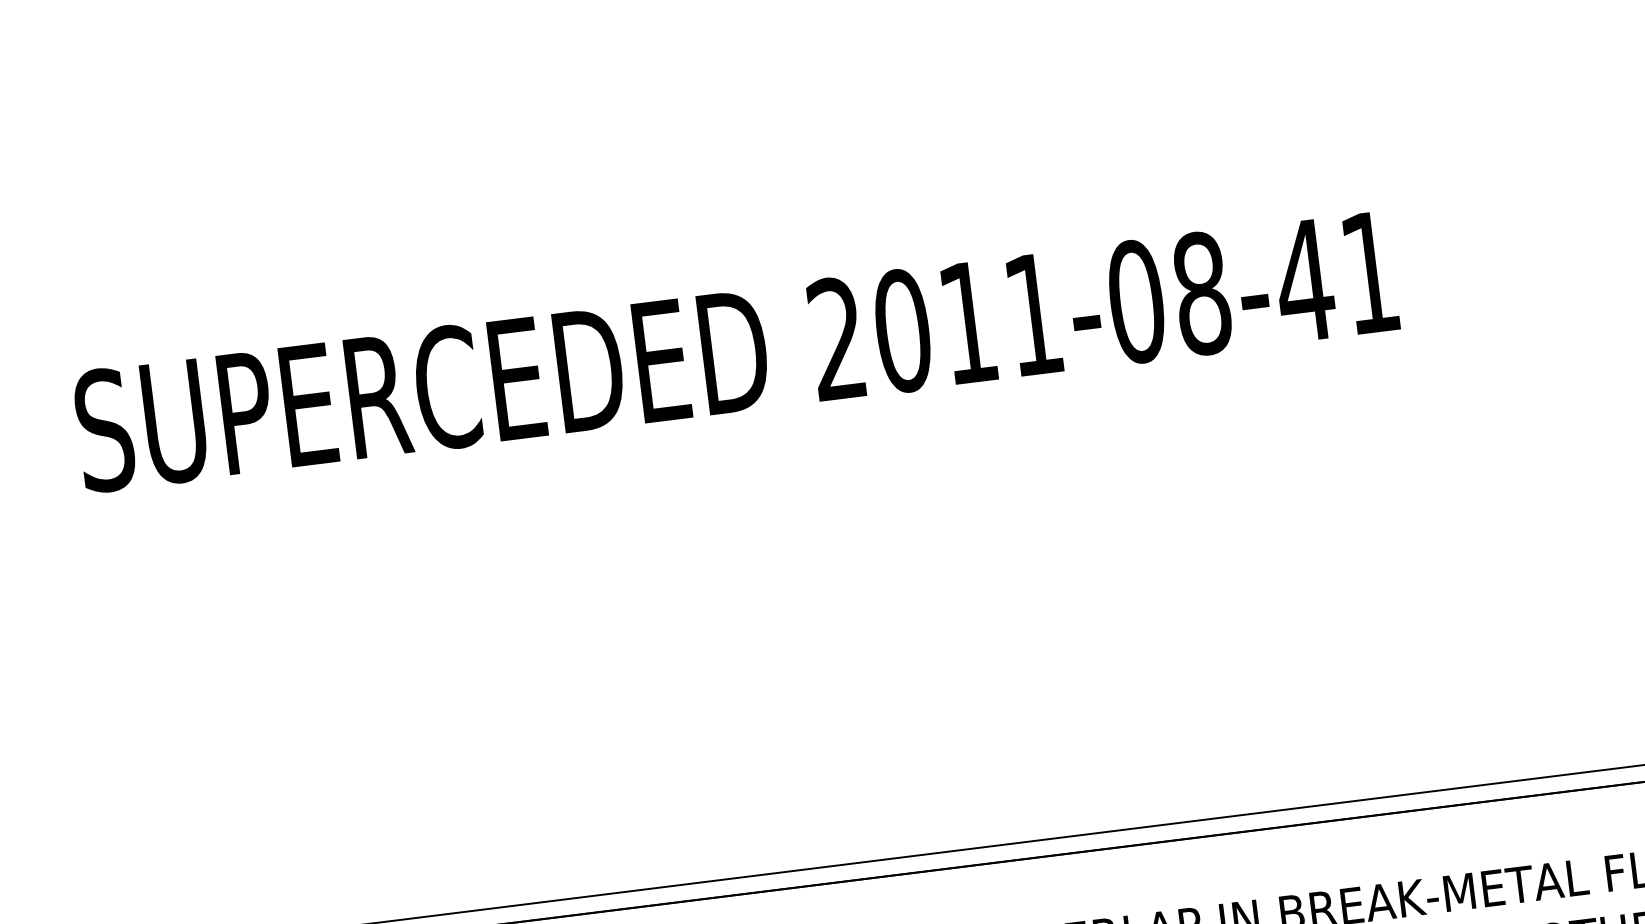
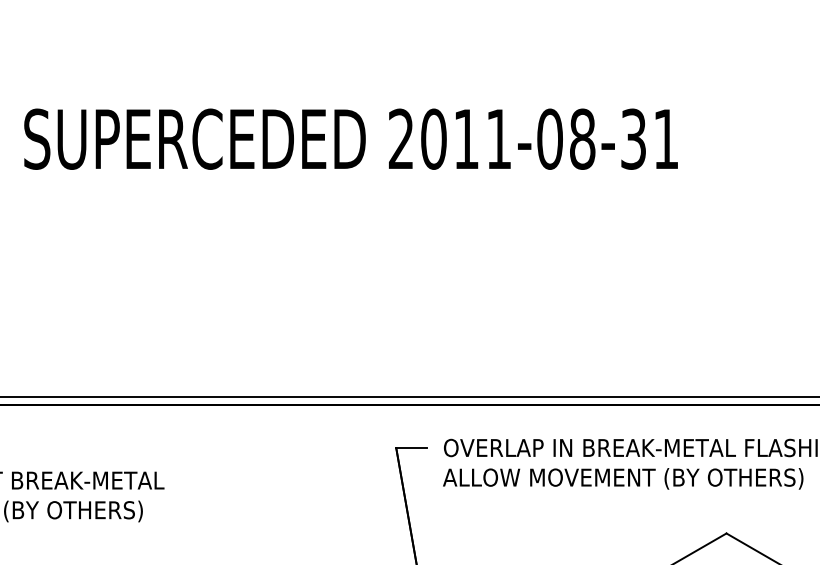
text: (1304, 279) -> (633, 138), 2011-08-41 -> 2011-08-31

